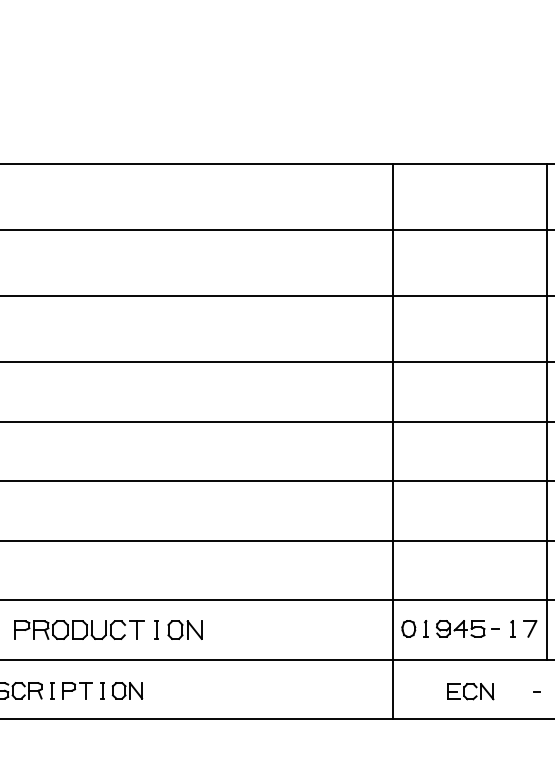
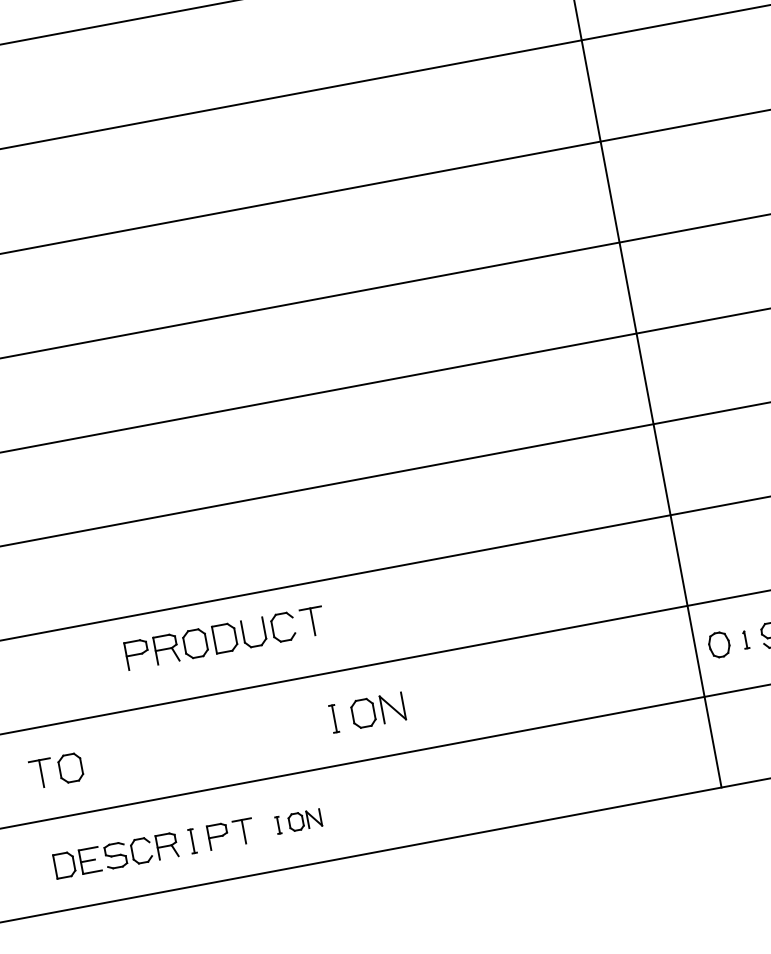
part: (425, 628) -> (744, 639), size x0.7
part: (79, 629) -> (224, 637), moved
part: (121, 690) -> (298, 821), size x0.7

